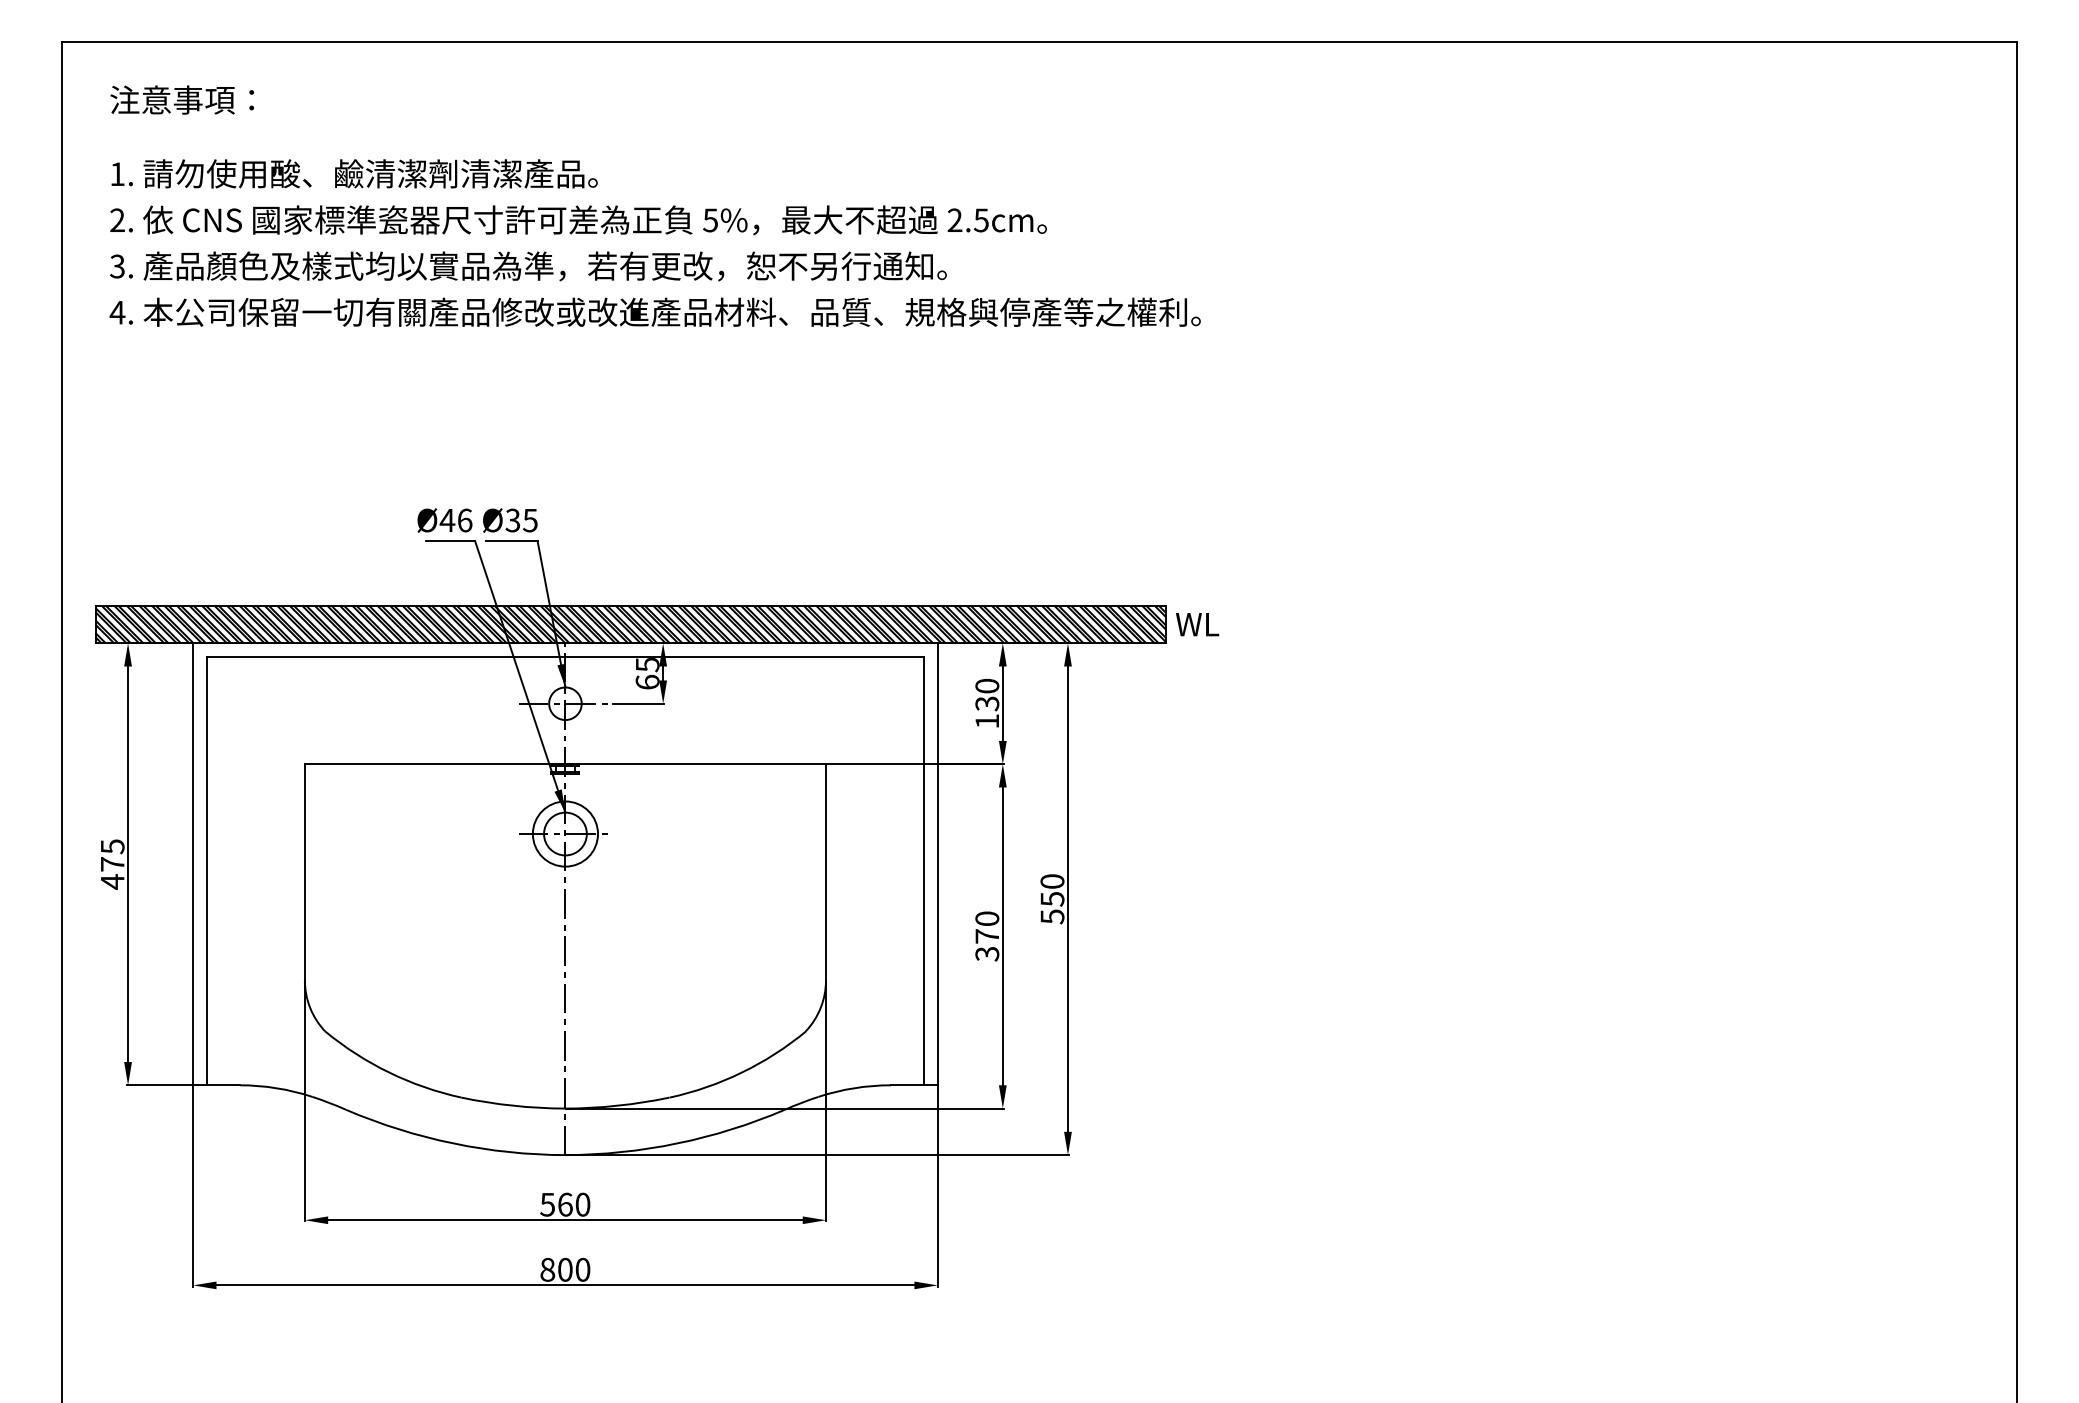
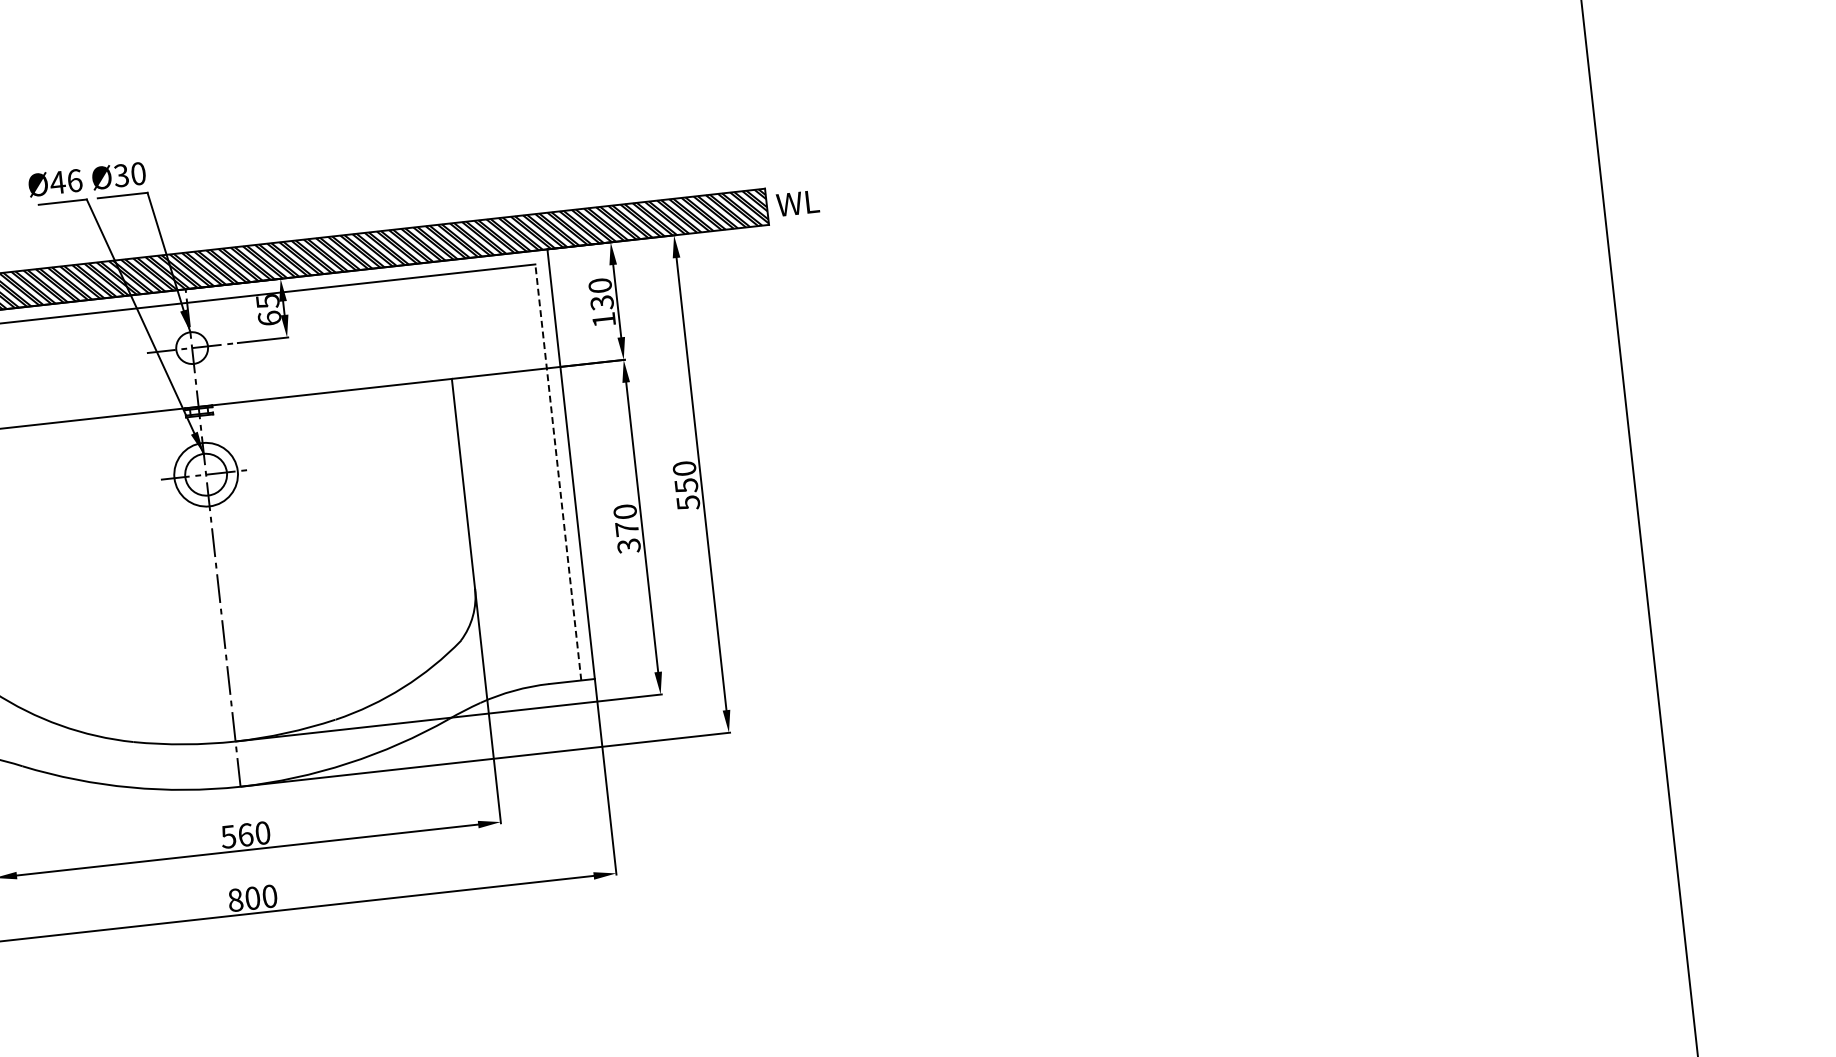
text: (530, 520) -> (138, 173), 35 -> 30
line: (923, 870) -> (558, 471), solid -> dashed

